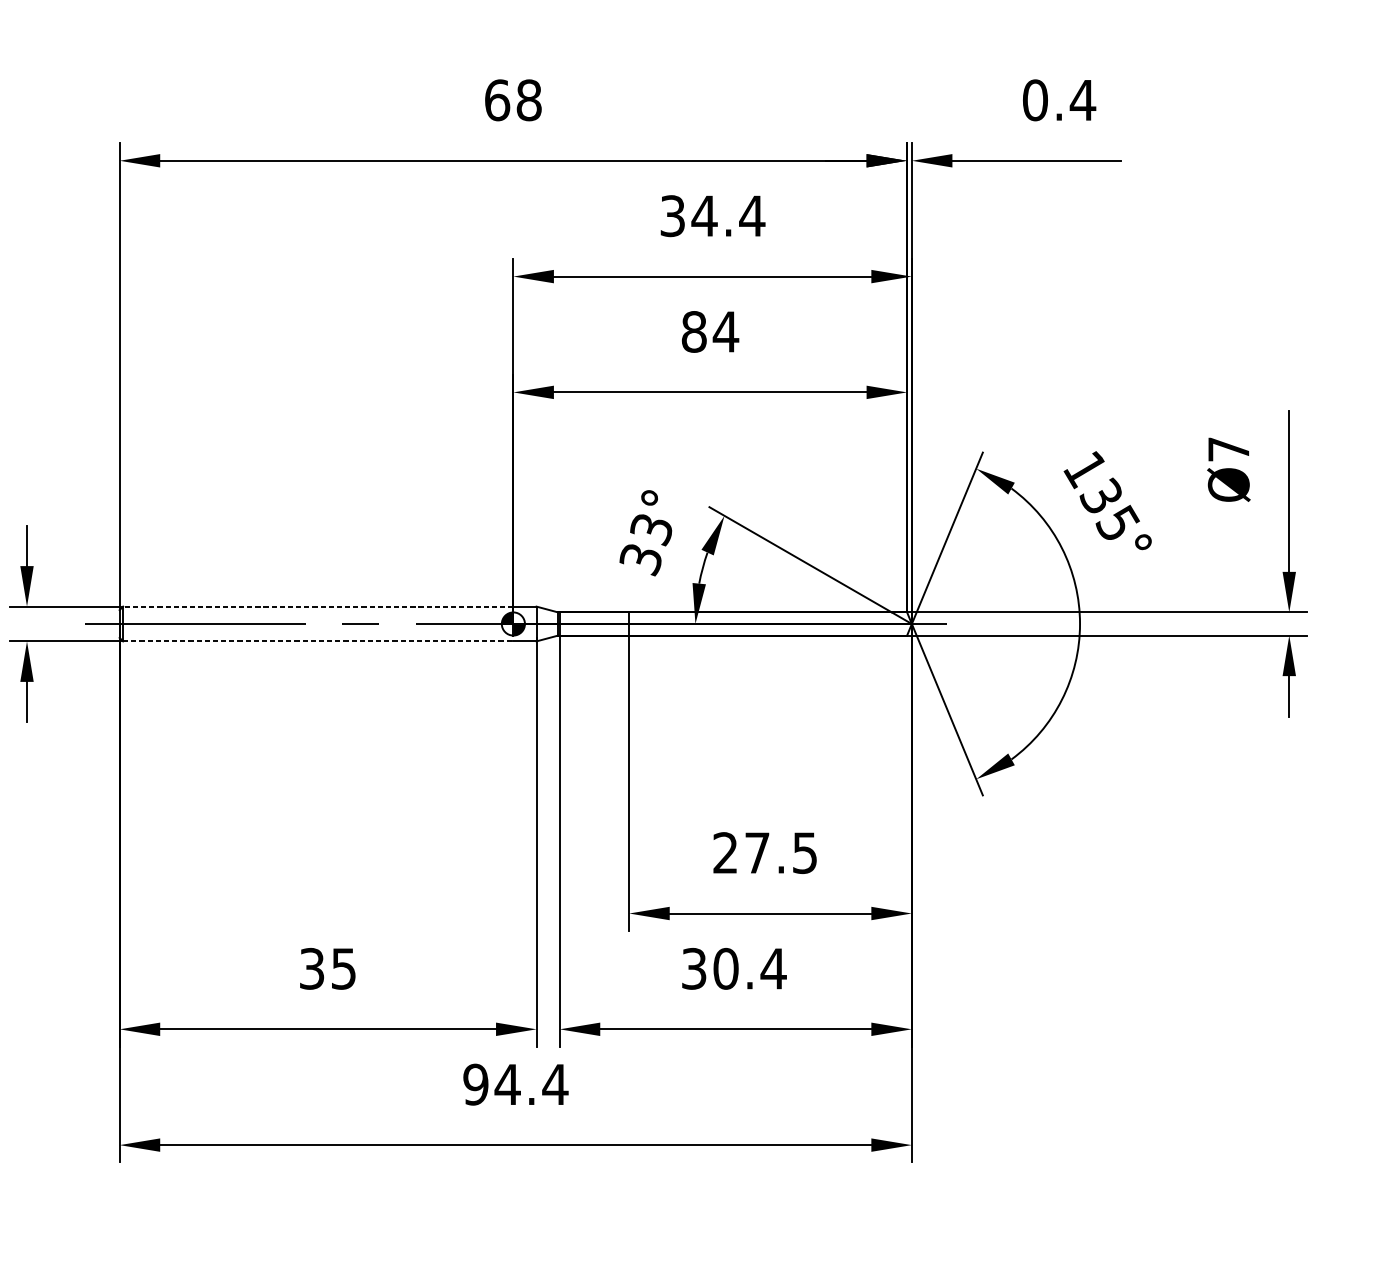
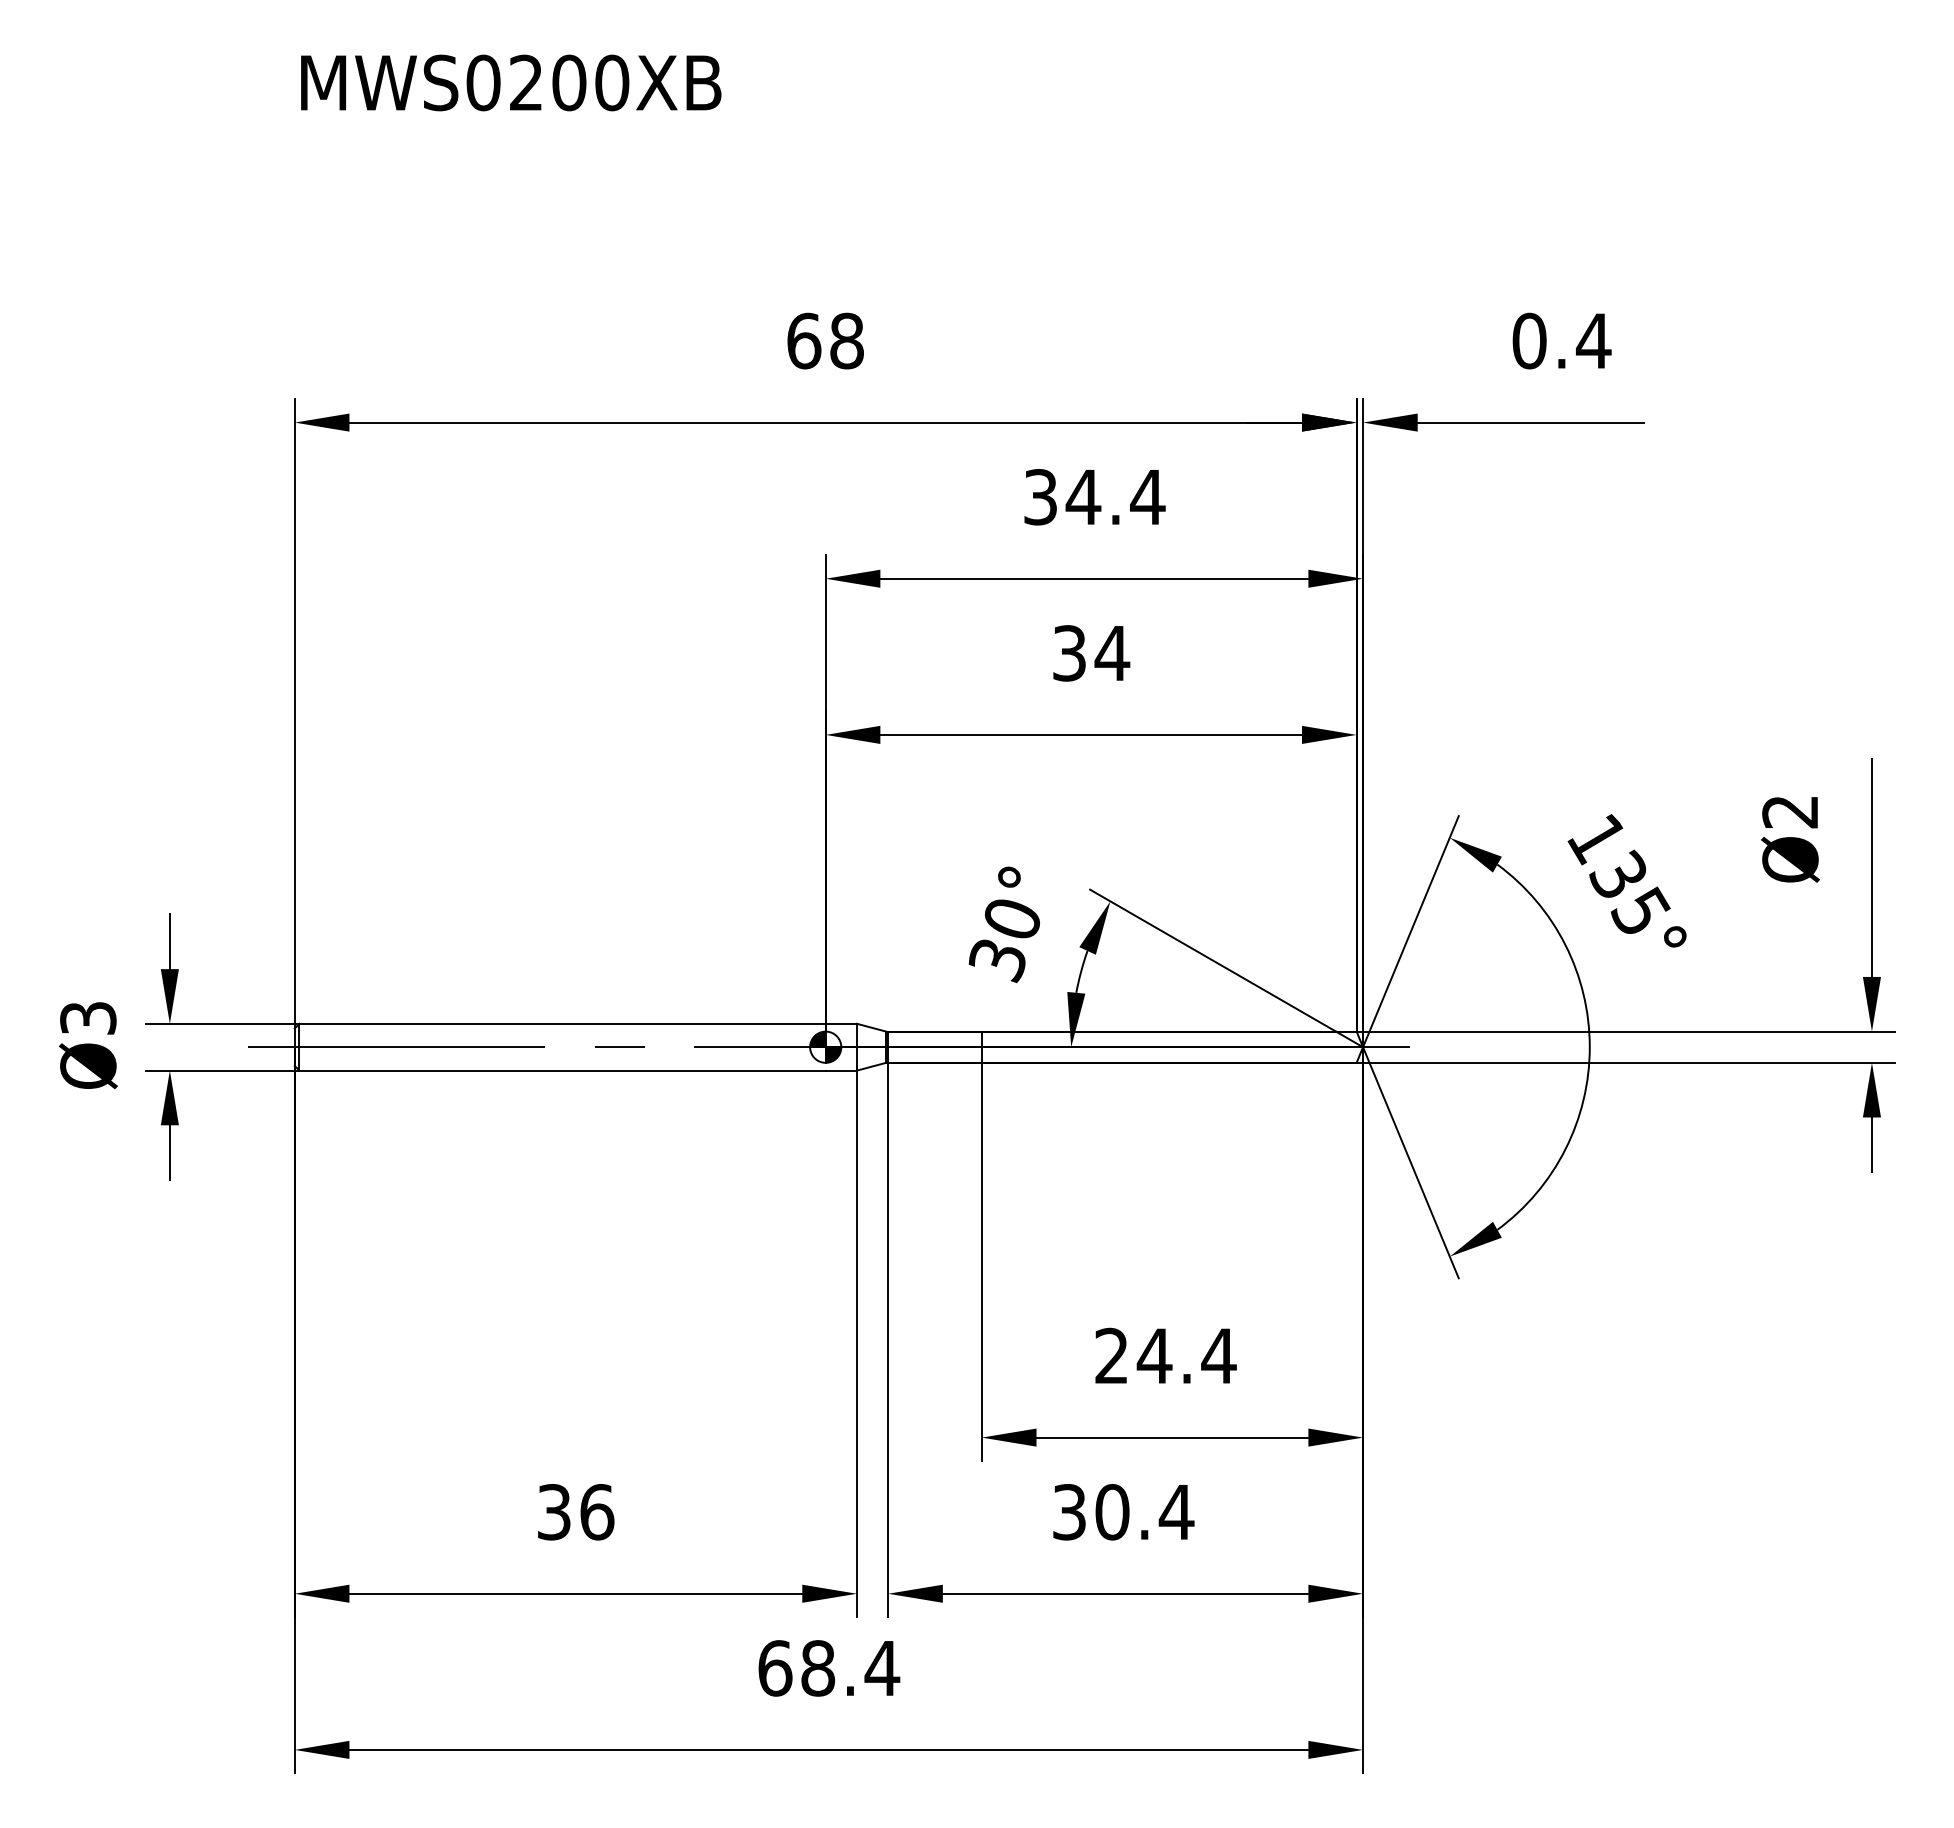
text: (694, 332) -> (1069, 653), 84 -> 34
text: (1228, 449) -> (1789, 812), Ø7 -> Ø2
text: (651, 530) -> (1011, 920), 33° -> 30°
line: (318, 606) -> (562, 1023), dashed -> solid
line: (318, 641) -> (563, 1070), dashed -> solid
text: (780, 853) -> (1186, 1356), 27.5 -> 24.4
text: (344, 969) -> (597, 1512), 35 -> 36
text: (491, 1084) -> (796, 1668), 94.4 -> 68.4

